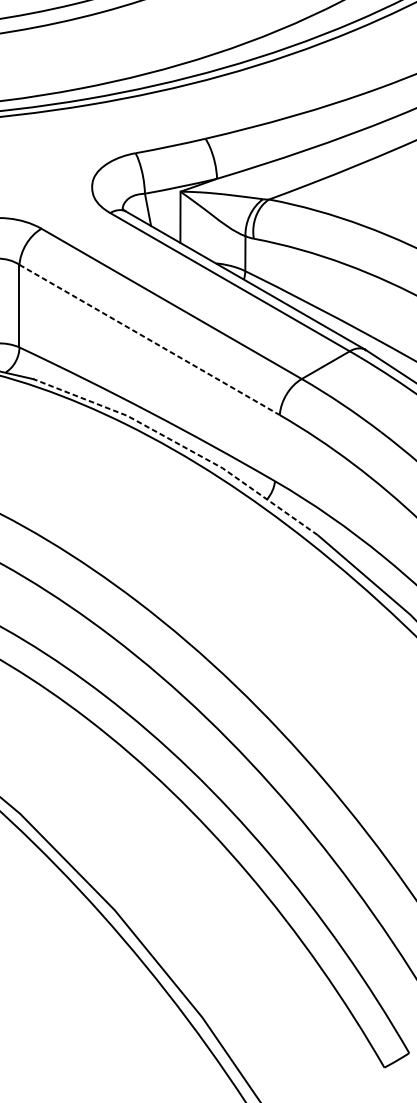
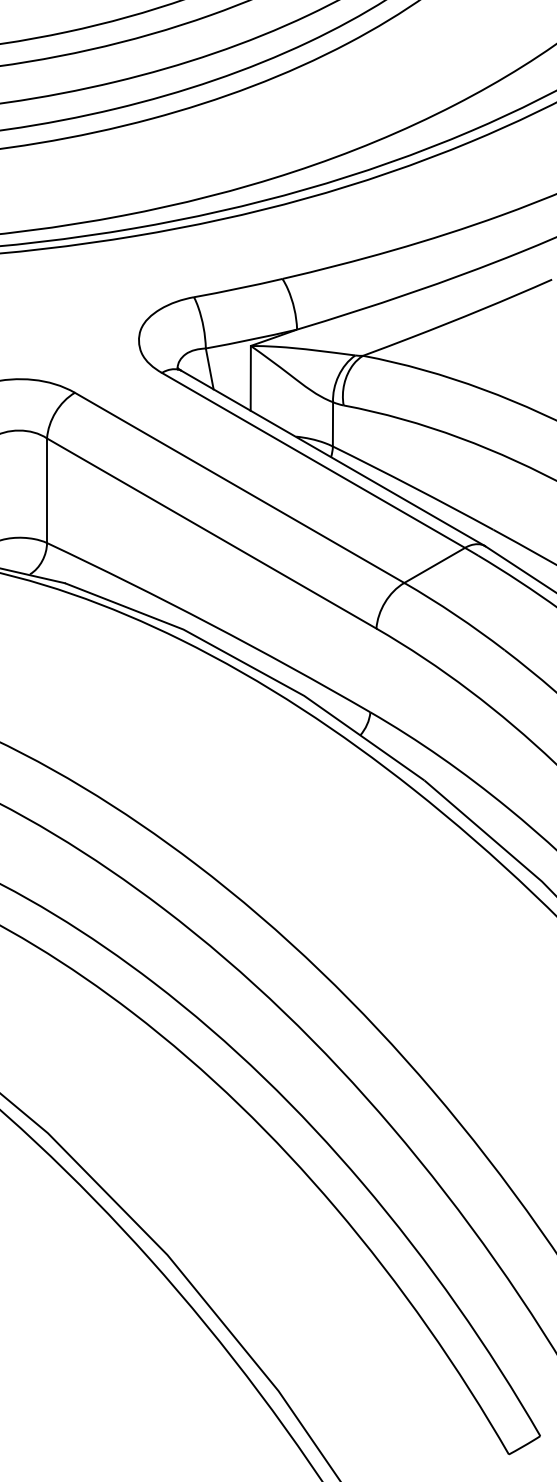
line: (150, 339) -> (212, 533), dashed -> solid
line: (181, 445) -> (252, 667), dashed -> solid

